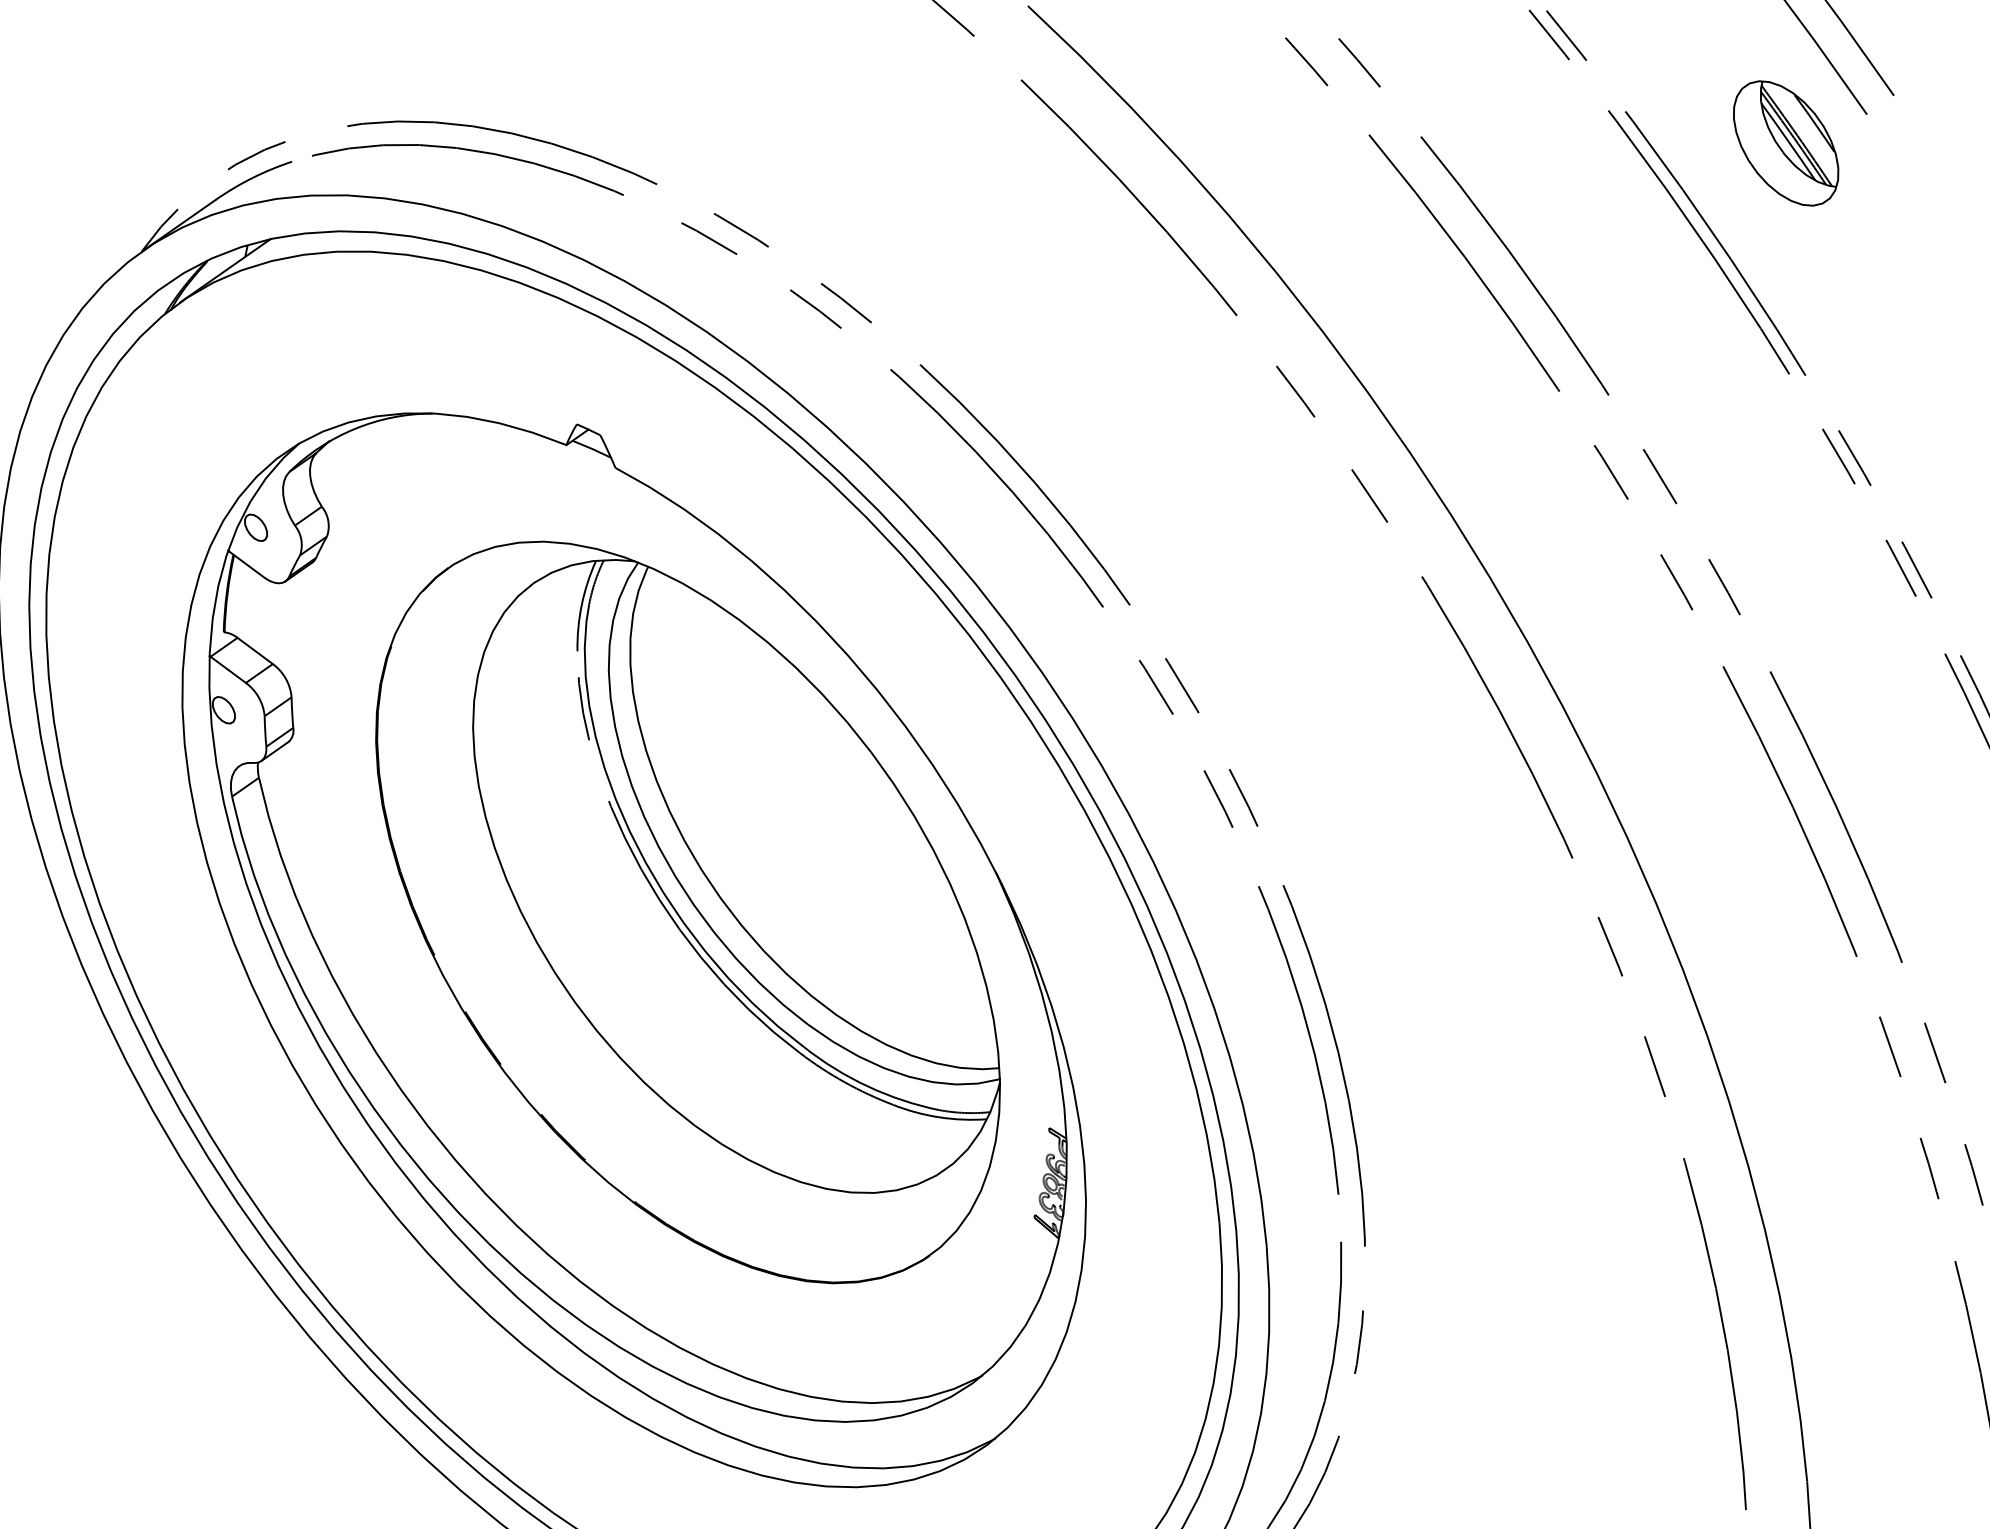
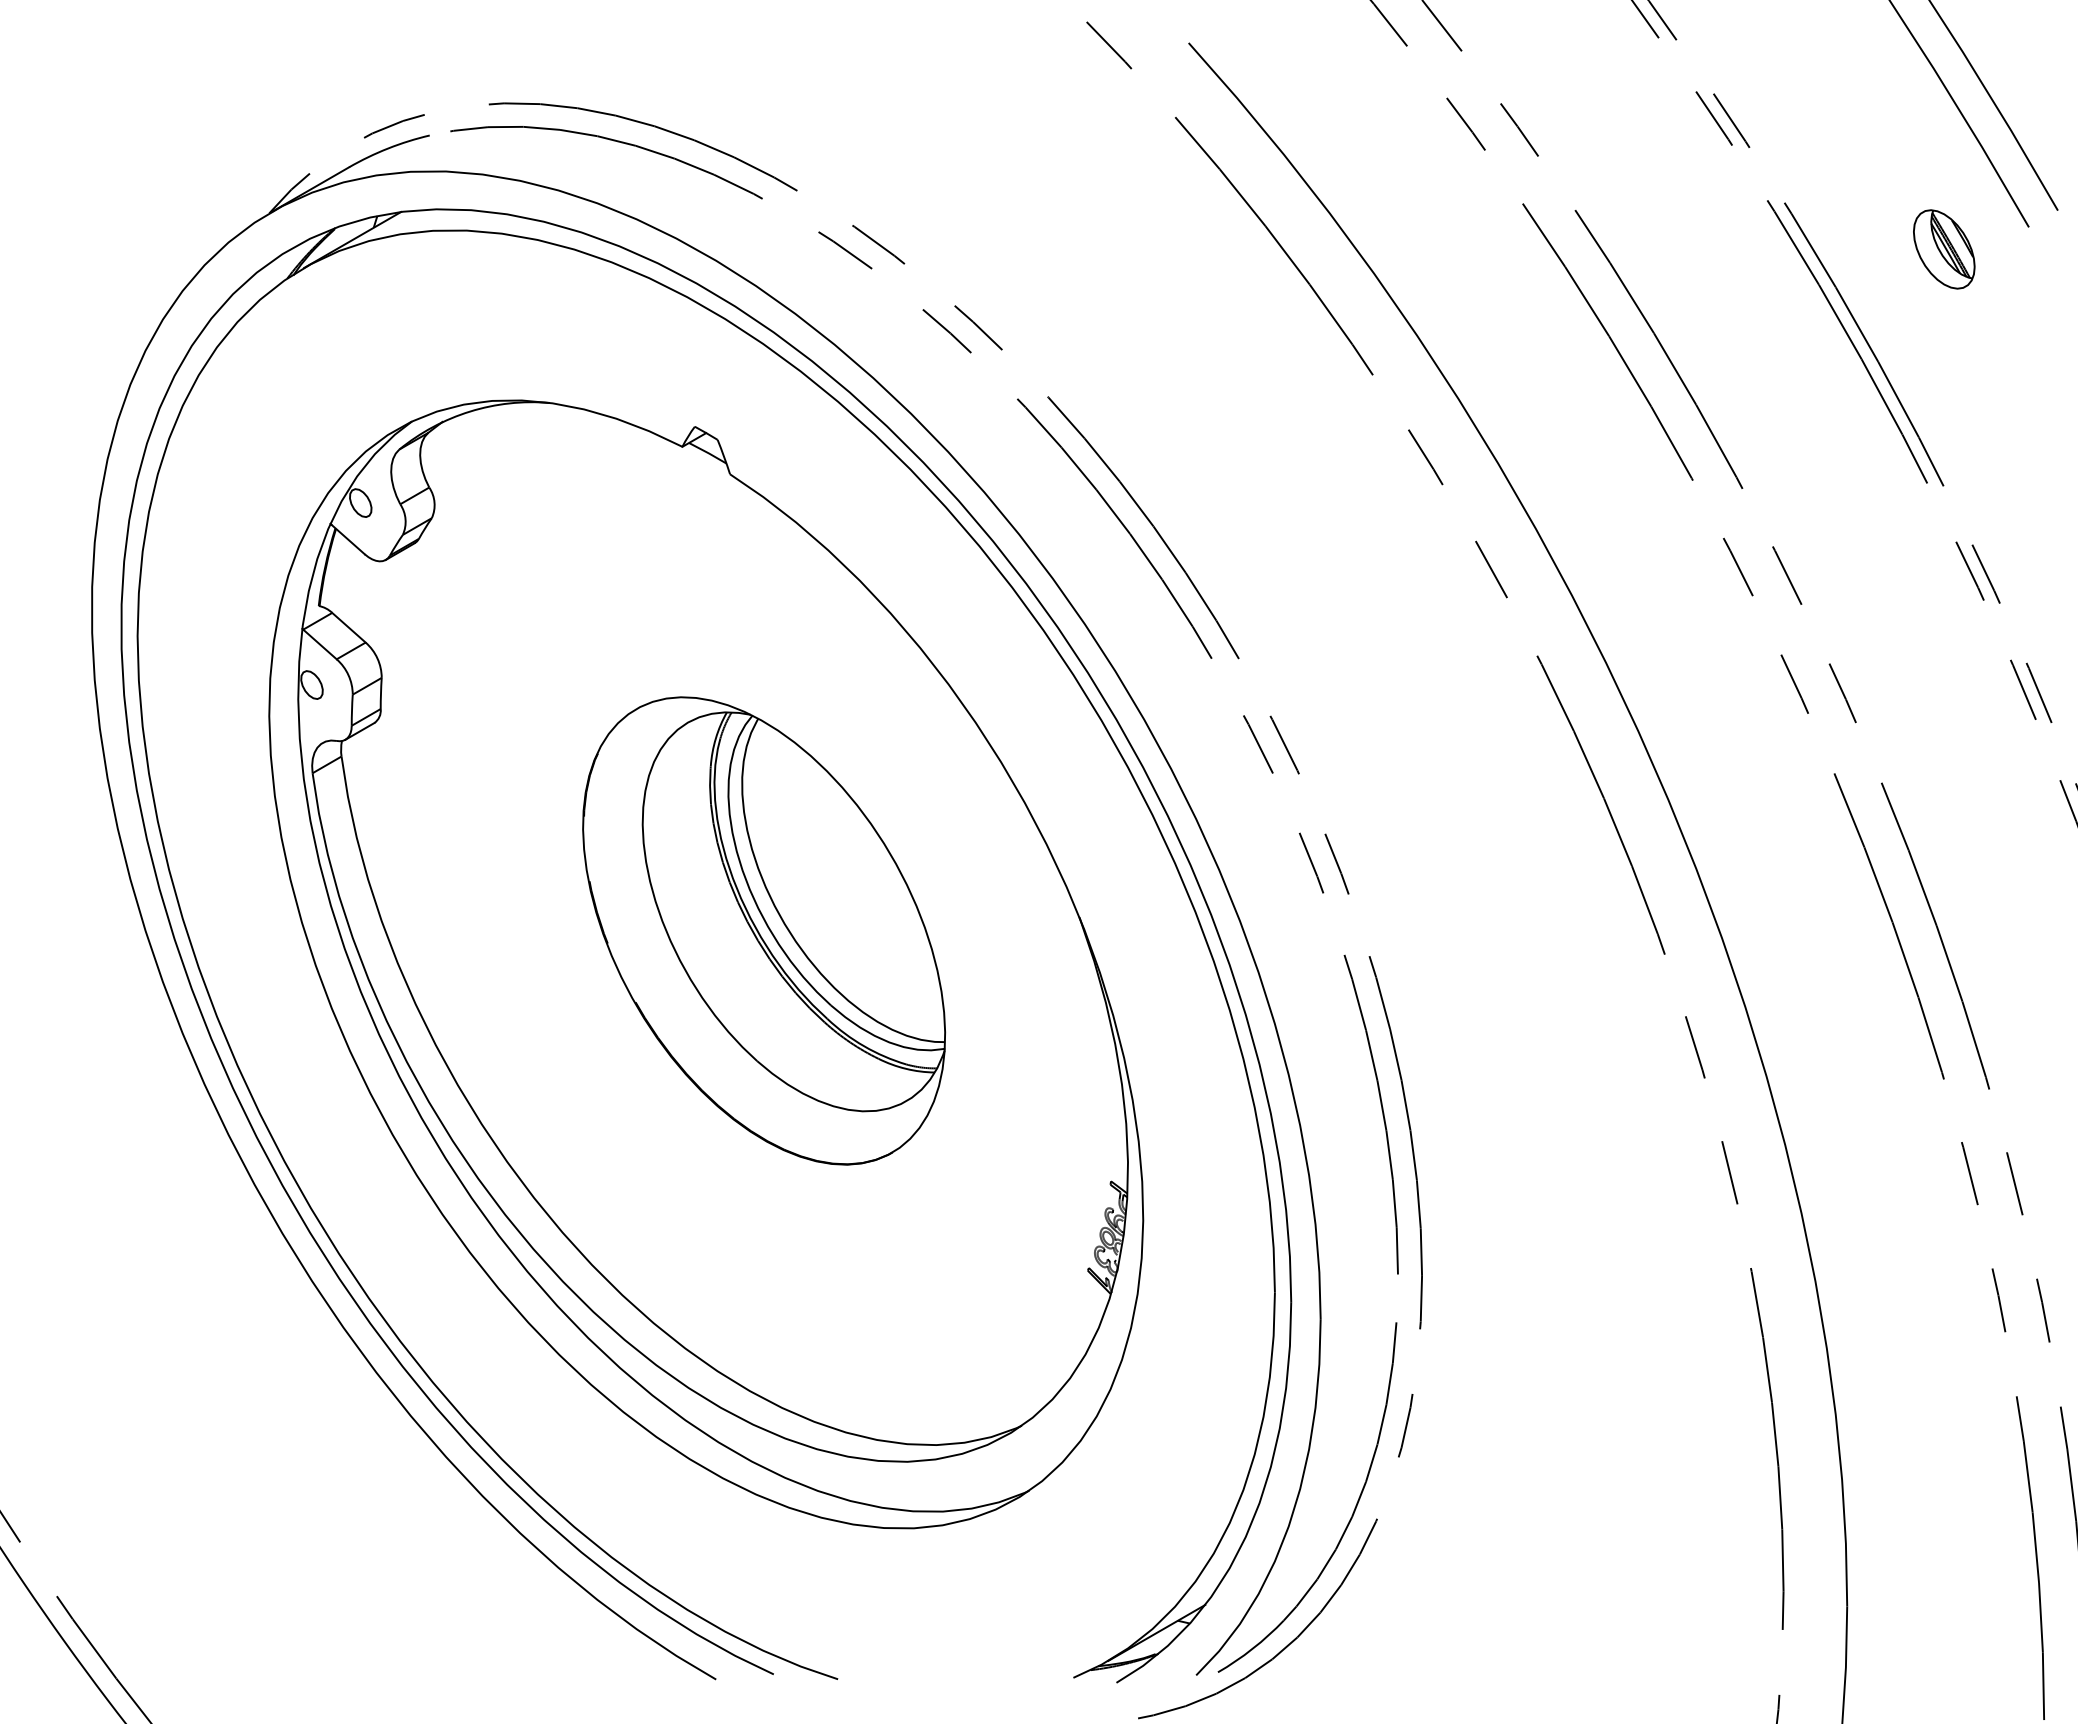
part: (1785, 143) -> (1943, 249), size x0.6
part: (687, 912) -> (763, 930), size x0.6

